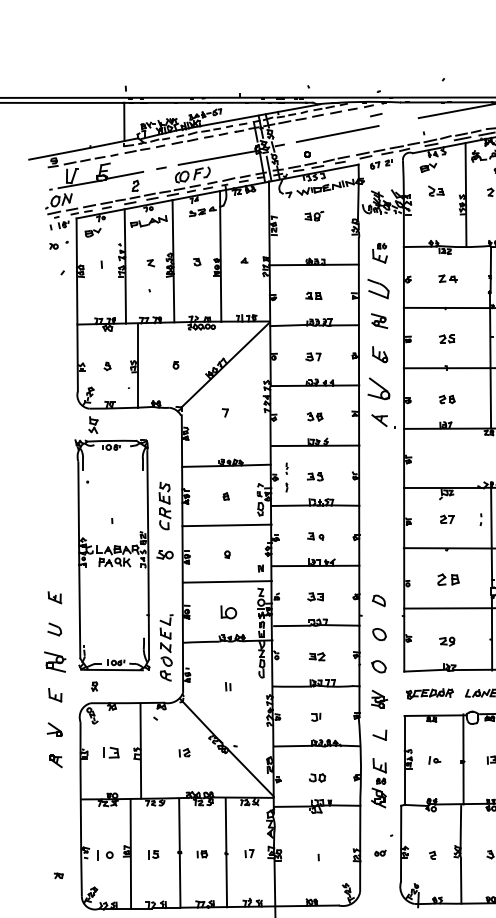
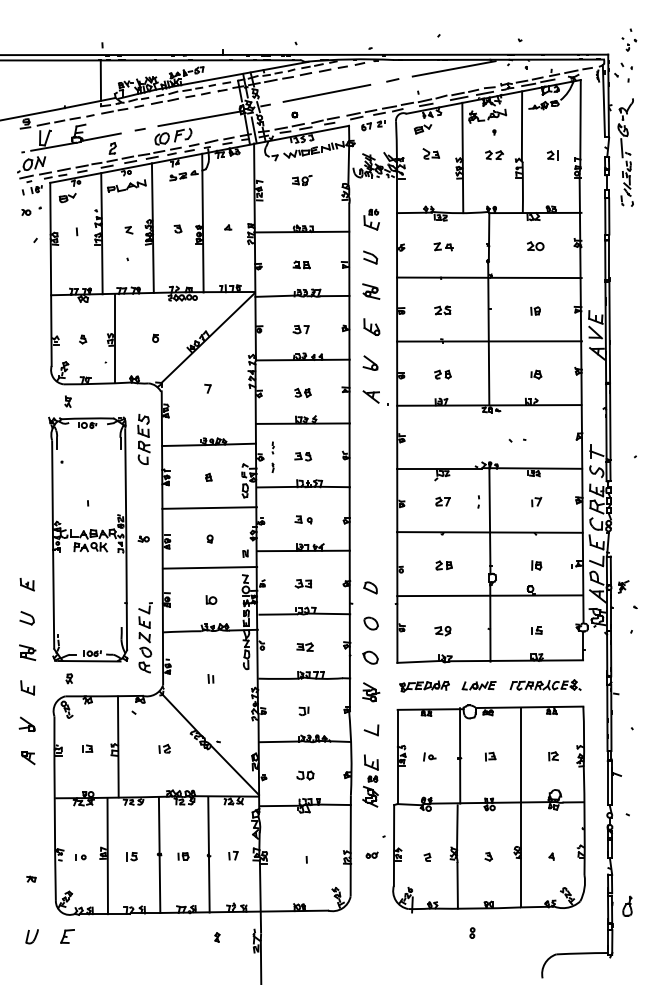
line: (376, 115) -> (392, 80), moved
part: (378, 288) -> (370, 257), size x0.62
part: (378, 388) -> (370, 362), size x0.62
part: (92, 424) -> (67, 401), size x0.62
part: (164, 506) -> (143, 439), moved
part: (164, 554) -> (143, 538), size x0.62
part: (447, 579) -> (443, 565), size x0.71
part: (228, 611) -> (211, 599), size x0.62
part: (55, 661) -> (27, 652), size x0.71
part: (111, 752) -> (87, 748), size x0.62
part: (105, 855) -> (80, 857), size x0.62

